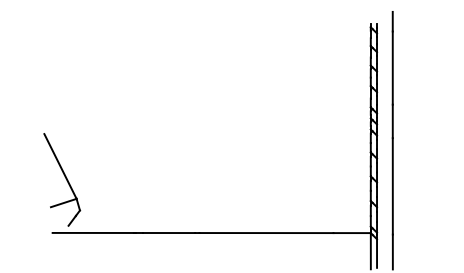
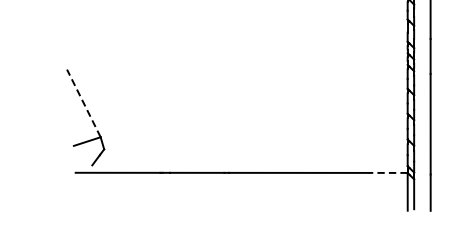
line: (60, 166) -> (83, 103), solid -> dashed
line: (352, 233) -> (388, 173), solid -> dashed

